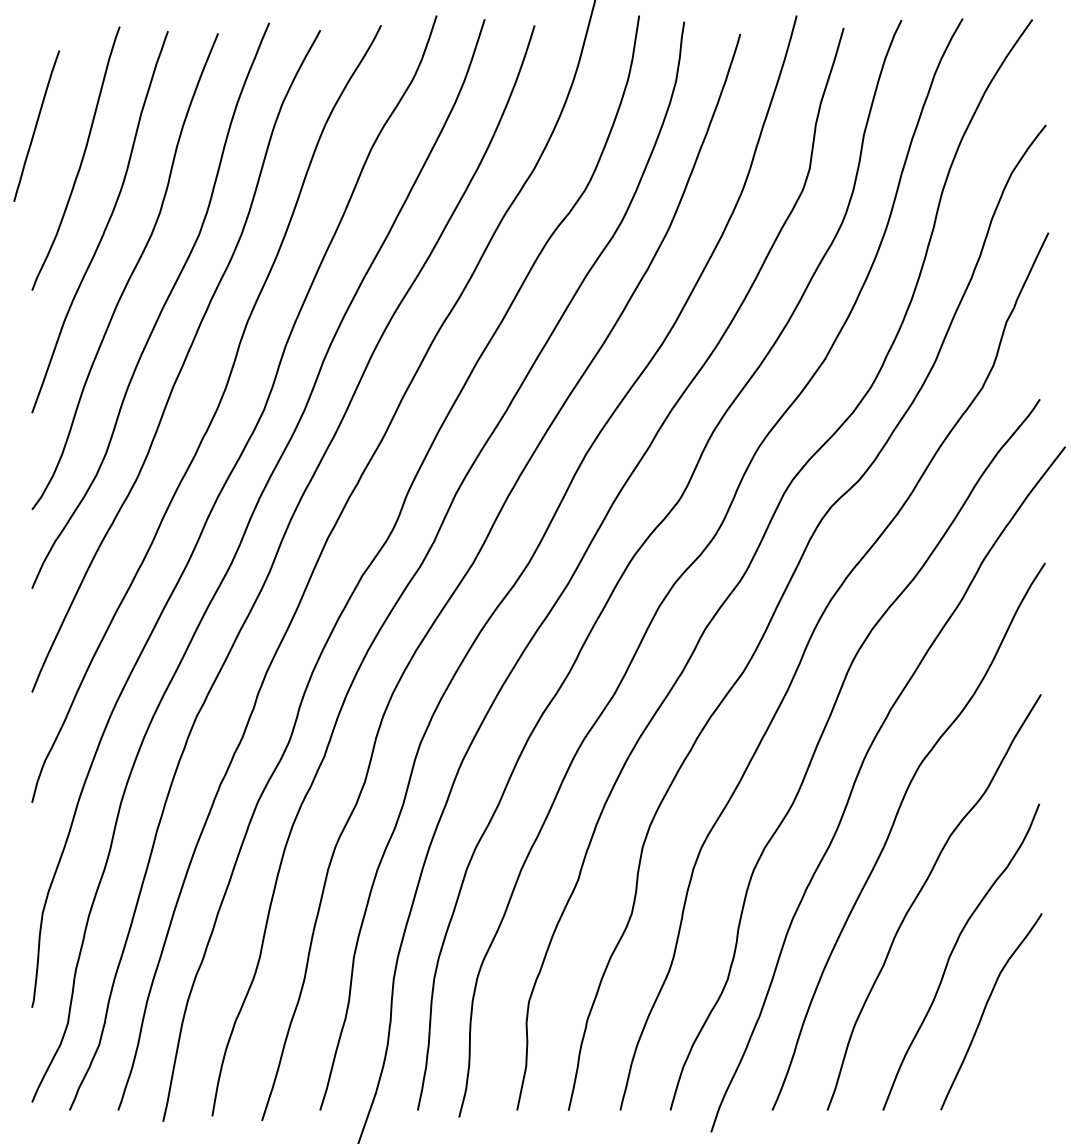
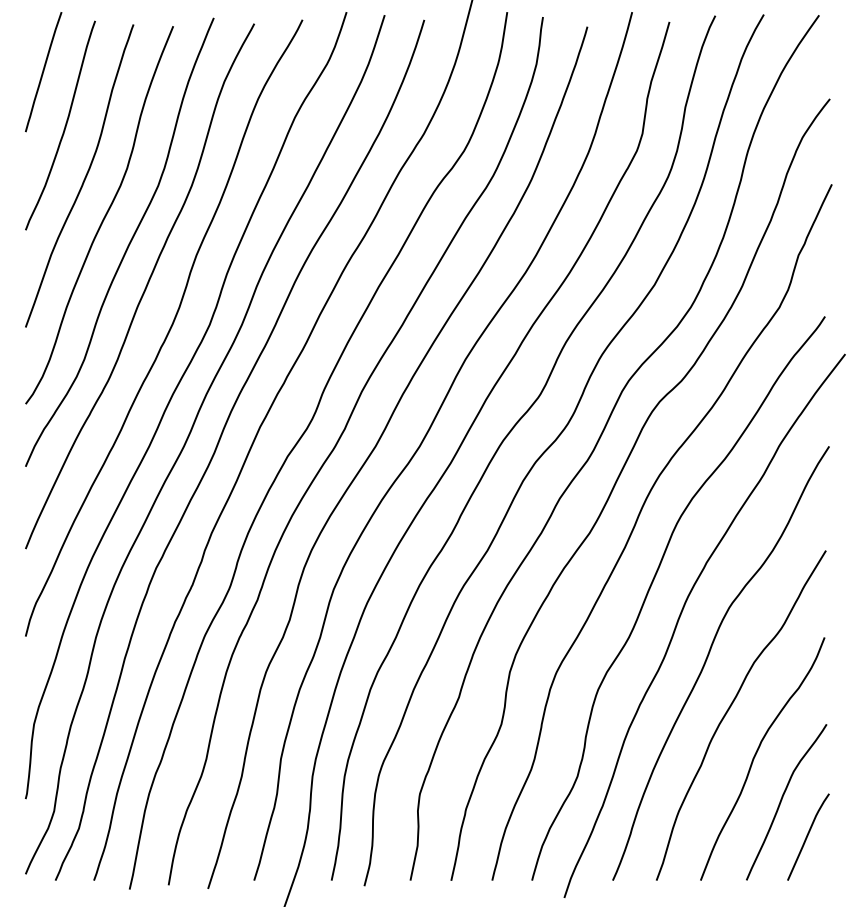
line: (36, 125) -> (43, 71), moved
curve: (1018, 1054) -> (808, 836), added

